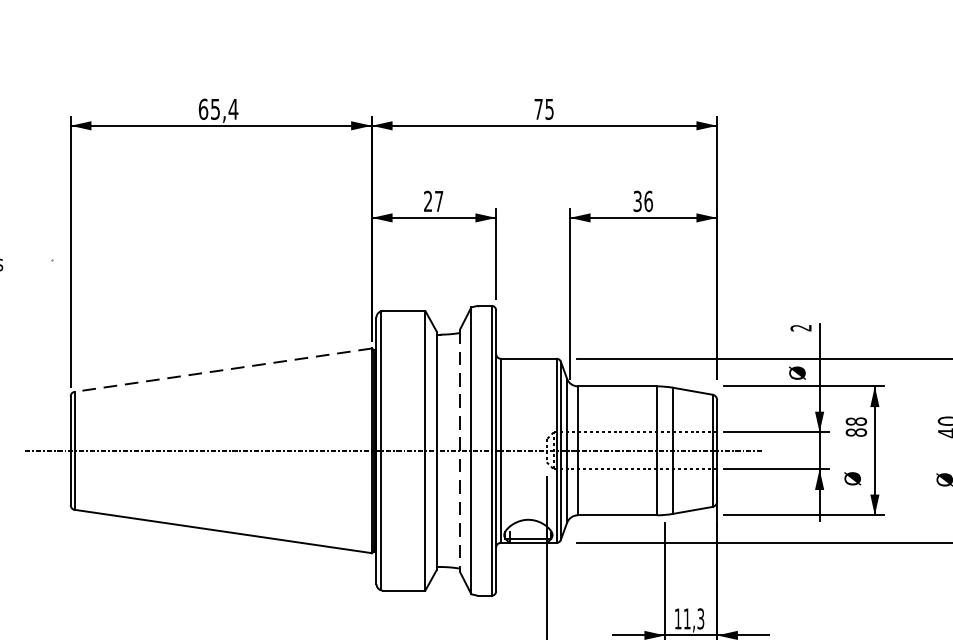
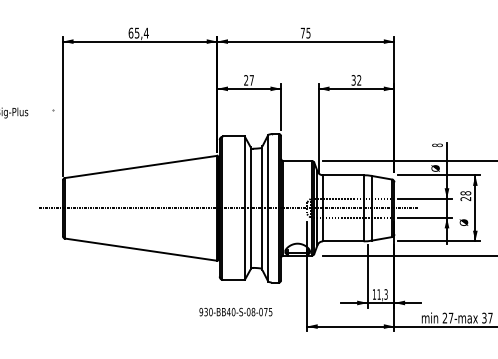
text: (649, 201) -> (359, 80), 36 -> 32
text: (801, 328) -> (437, 145), 2 -> 8
line: (221, 371) -> (140, 167), dashed -> solid
text: (855, 431) -> (465, 198), 88 -> 28
line: (459, 451) -> (262, 208), dashed -> solid

